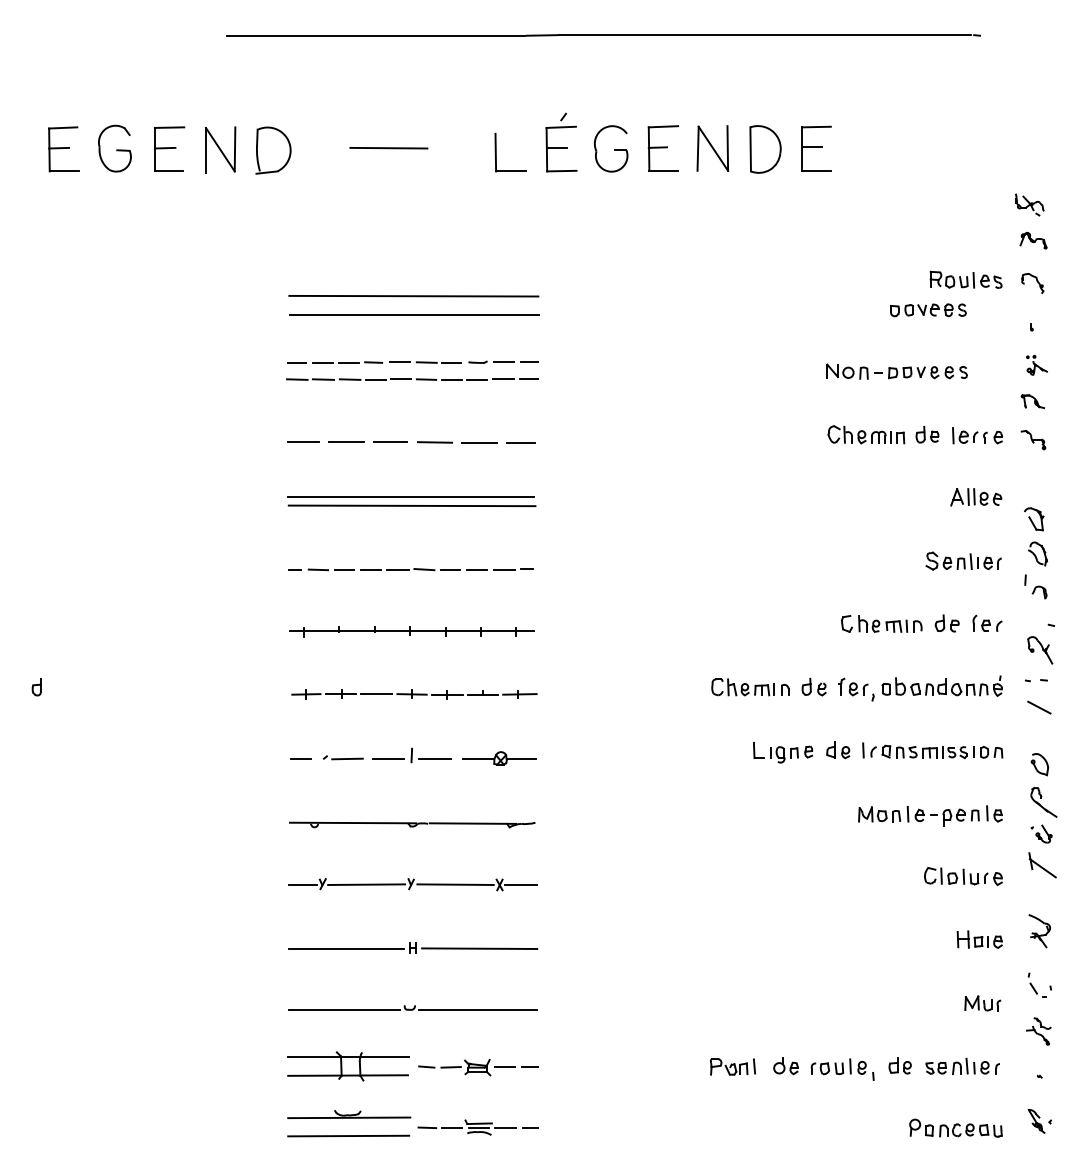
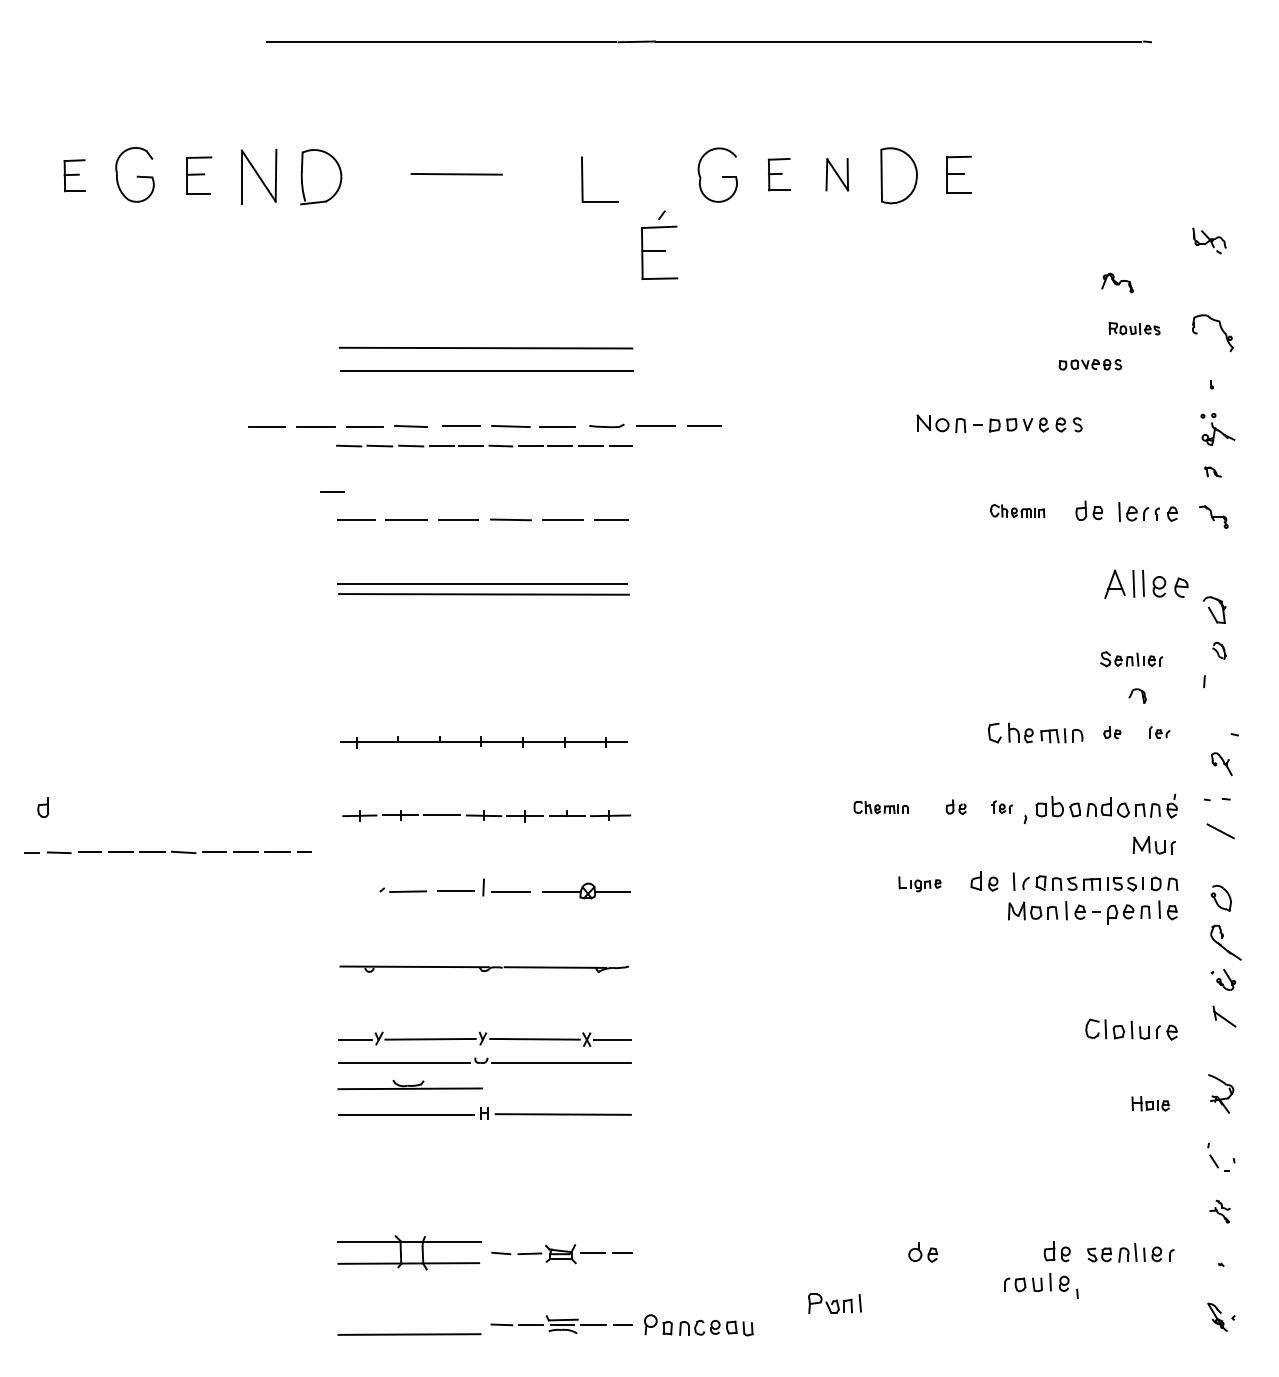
part: (561, 142) -> (659, 245), moved
part: (169, 148) -> (199, 174), size x0.7
part: (663, 148) -> (779, 174), size x0.6
part: (712, 148) -> (836, 174), size x0.6
part: (816, 148) -> (958, 174), size x0.7
part: (63, 149) -> (74, 175), size x0.6
part: (1033, 240) -> (1117, 282), moved
part: (965, 279) -> (1133, 328), size x0.6
part: (1032, 283) -> (1212, 333), size x1.6
part: (928, 310) -> (1090, 364), size x0.7
part: (412, 361) -> (484, 424), size x1.6
part: (1036, 364) -> (1217, 428), size x1.4
part: (896, 371) -> (998, 423), moved
part: (1032, 401) -> (1212, 471), size x0.6
part: (866, 434) -> (1017, 510), size x0.6
part: (976, 497) -> (1146, 584), size x1.4
part: (1038, 553) -> (1219, 650), size x0.6
part: (963, 560) -> (1131, 658), size x0.7
part: (410, 569) -> (167, 852), moved
part: (1039, 592) -> (1137, 696), moved
part: (987, 622) -> (1159, 731), size x0.6
part: (946, 623) -> (1111, 732), size x0.6
part: (1040, 650) -> (1222, 764), size x0.7
part: (813, 686) -> (955, 806), size x0.7
part: (853, 686) -> (1002, 806), size x0.6
part: (750, 687) -> (881, 807), size x0.6
part: (783, 752) -> (920, 884), size x0.6
line: (300, 758) -> (331, 490), moved
part: (930, 815) -> (1092, 912), moved
part: (1042, 865) -> (1224, 1016), size x0.7
part: (979, 939) -> (1150, 1103), size x0.7
part: (982, 1003) -> (1153, 845), moved
part: (412, 1007) -> (484, 1060), moved
part: (1038, 1031) -> (1219, 1211), size x0.7
part: (732, 1066) -> (834, 1303), moved
part: (842, 1069) -> (1041, 1285), moved
part: (349, 1114) -> (410, 1084), moved
part: (955, 1127) -> (698, 1324), moved

